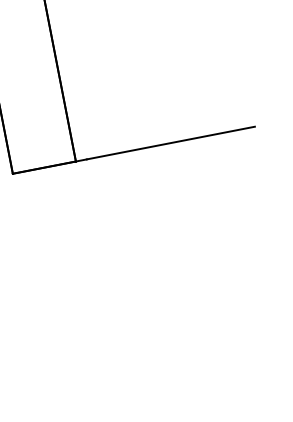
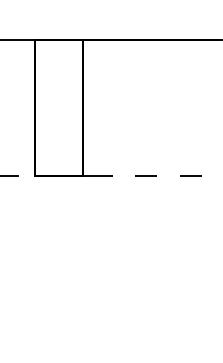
line: (171, 143) -> (155, 176), solid -> dashed

